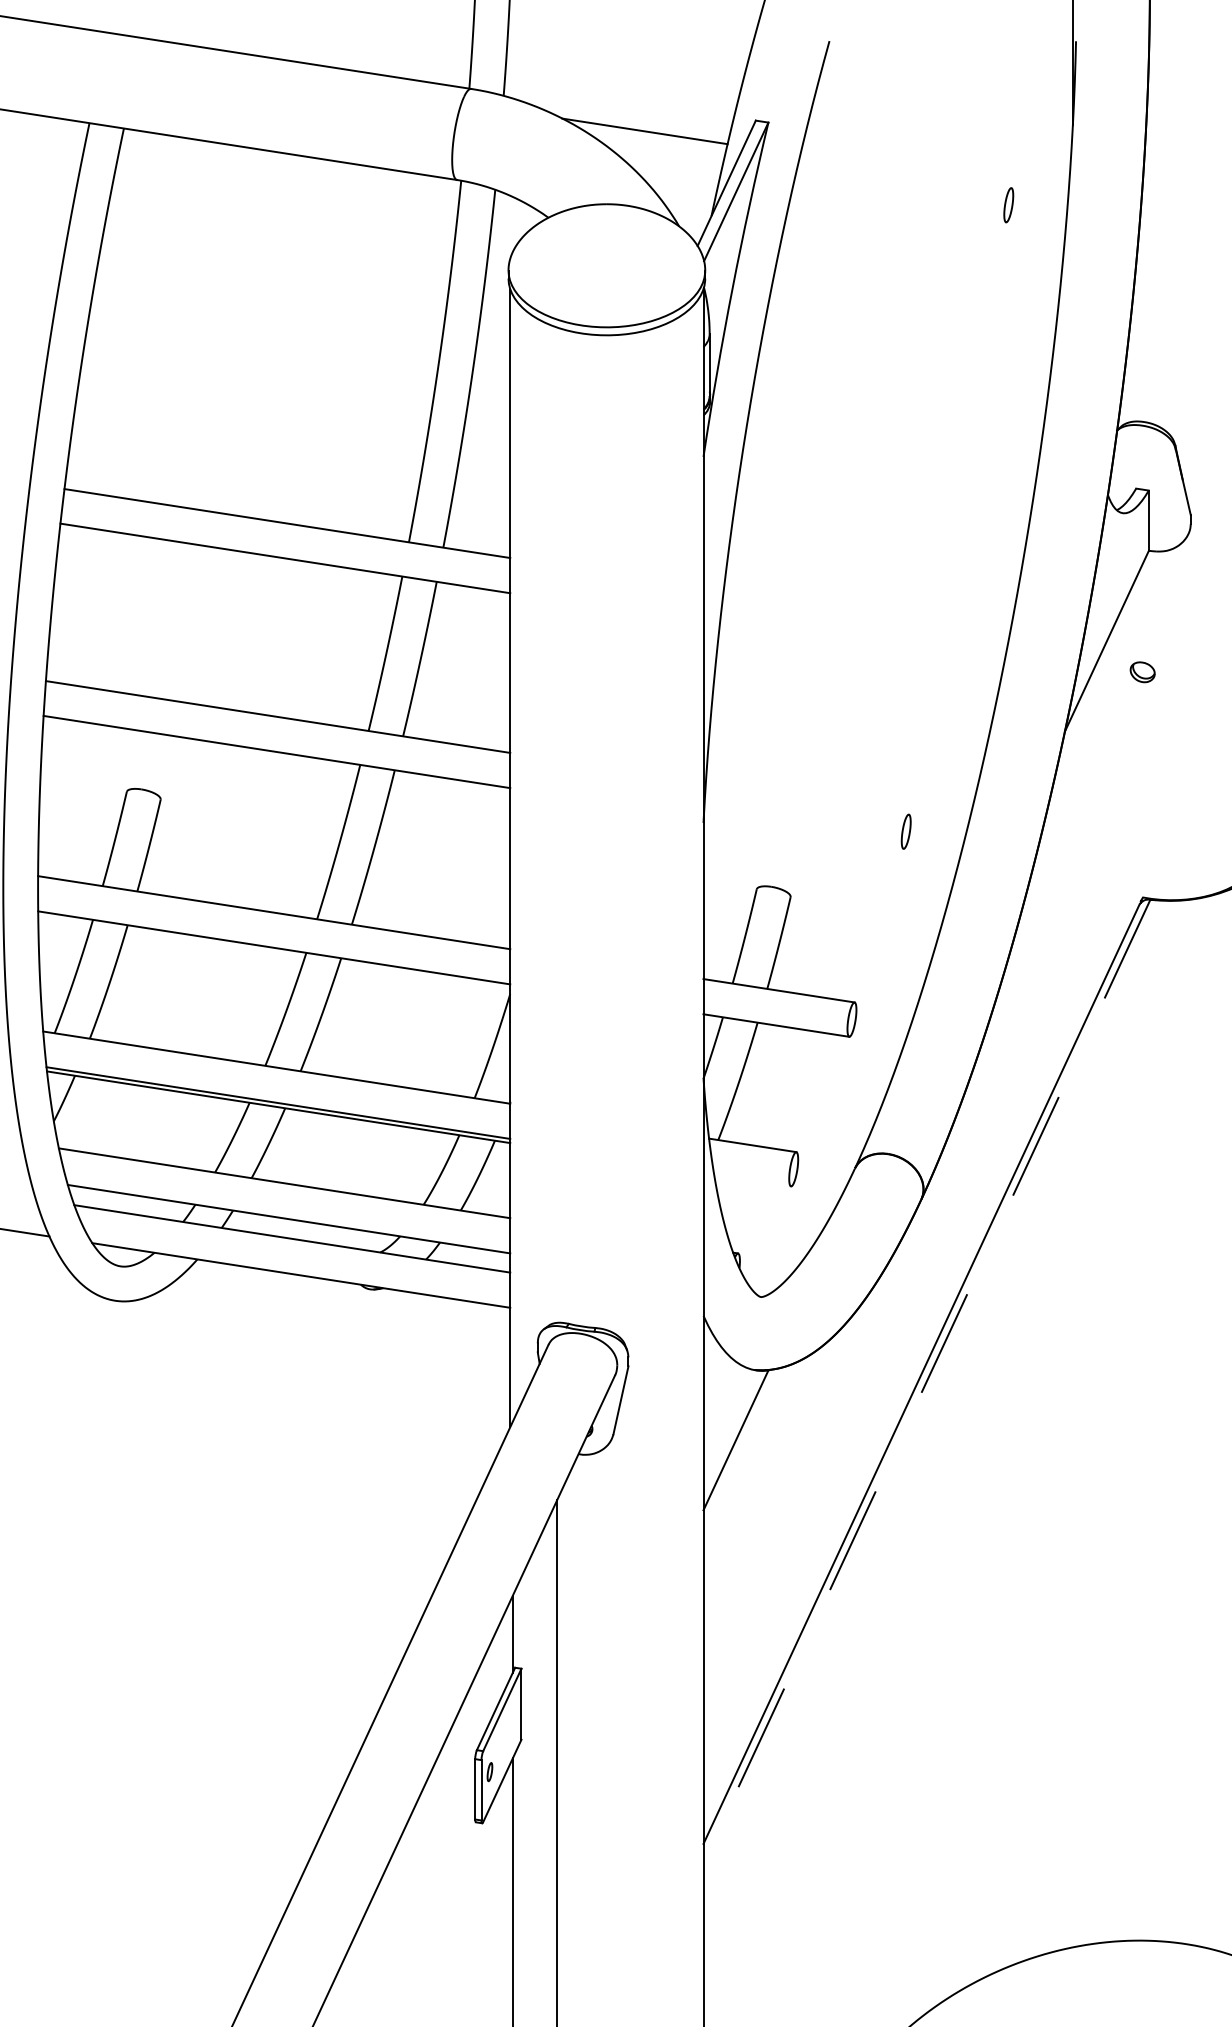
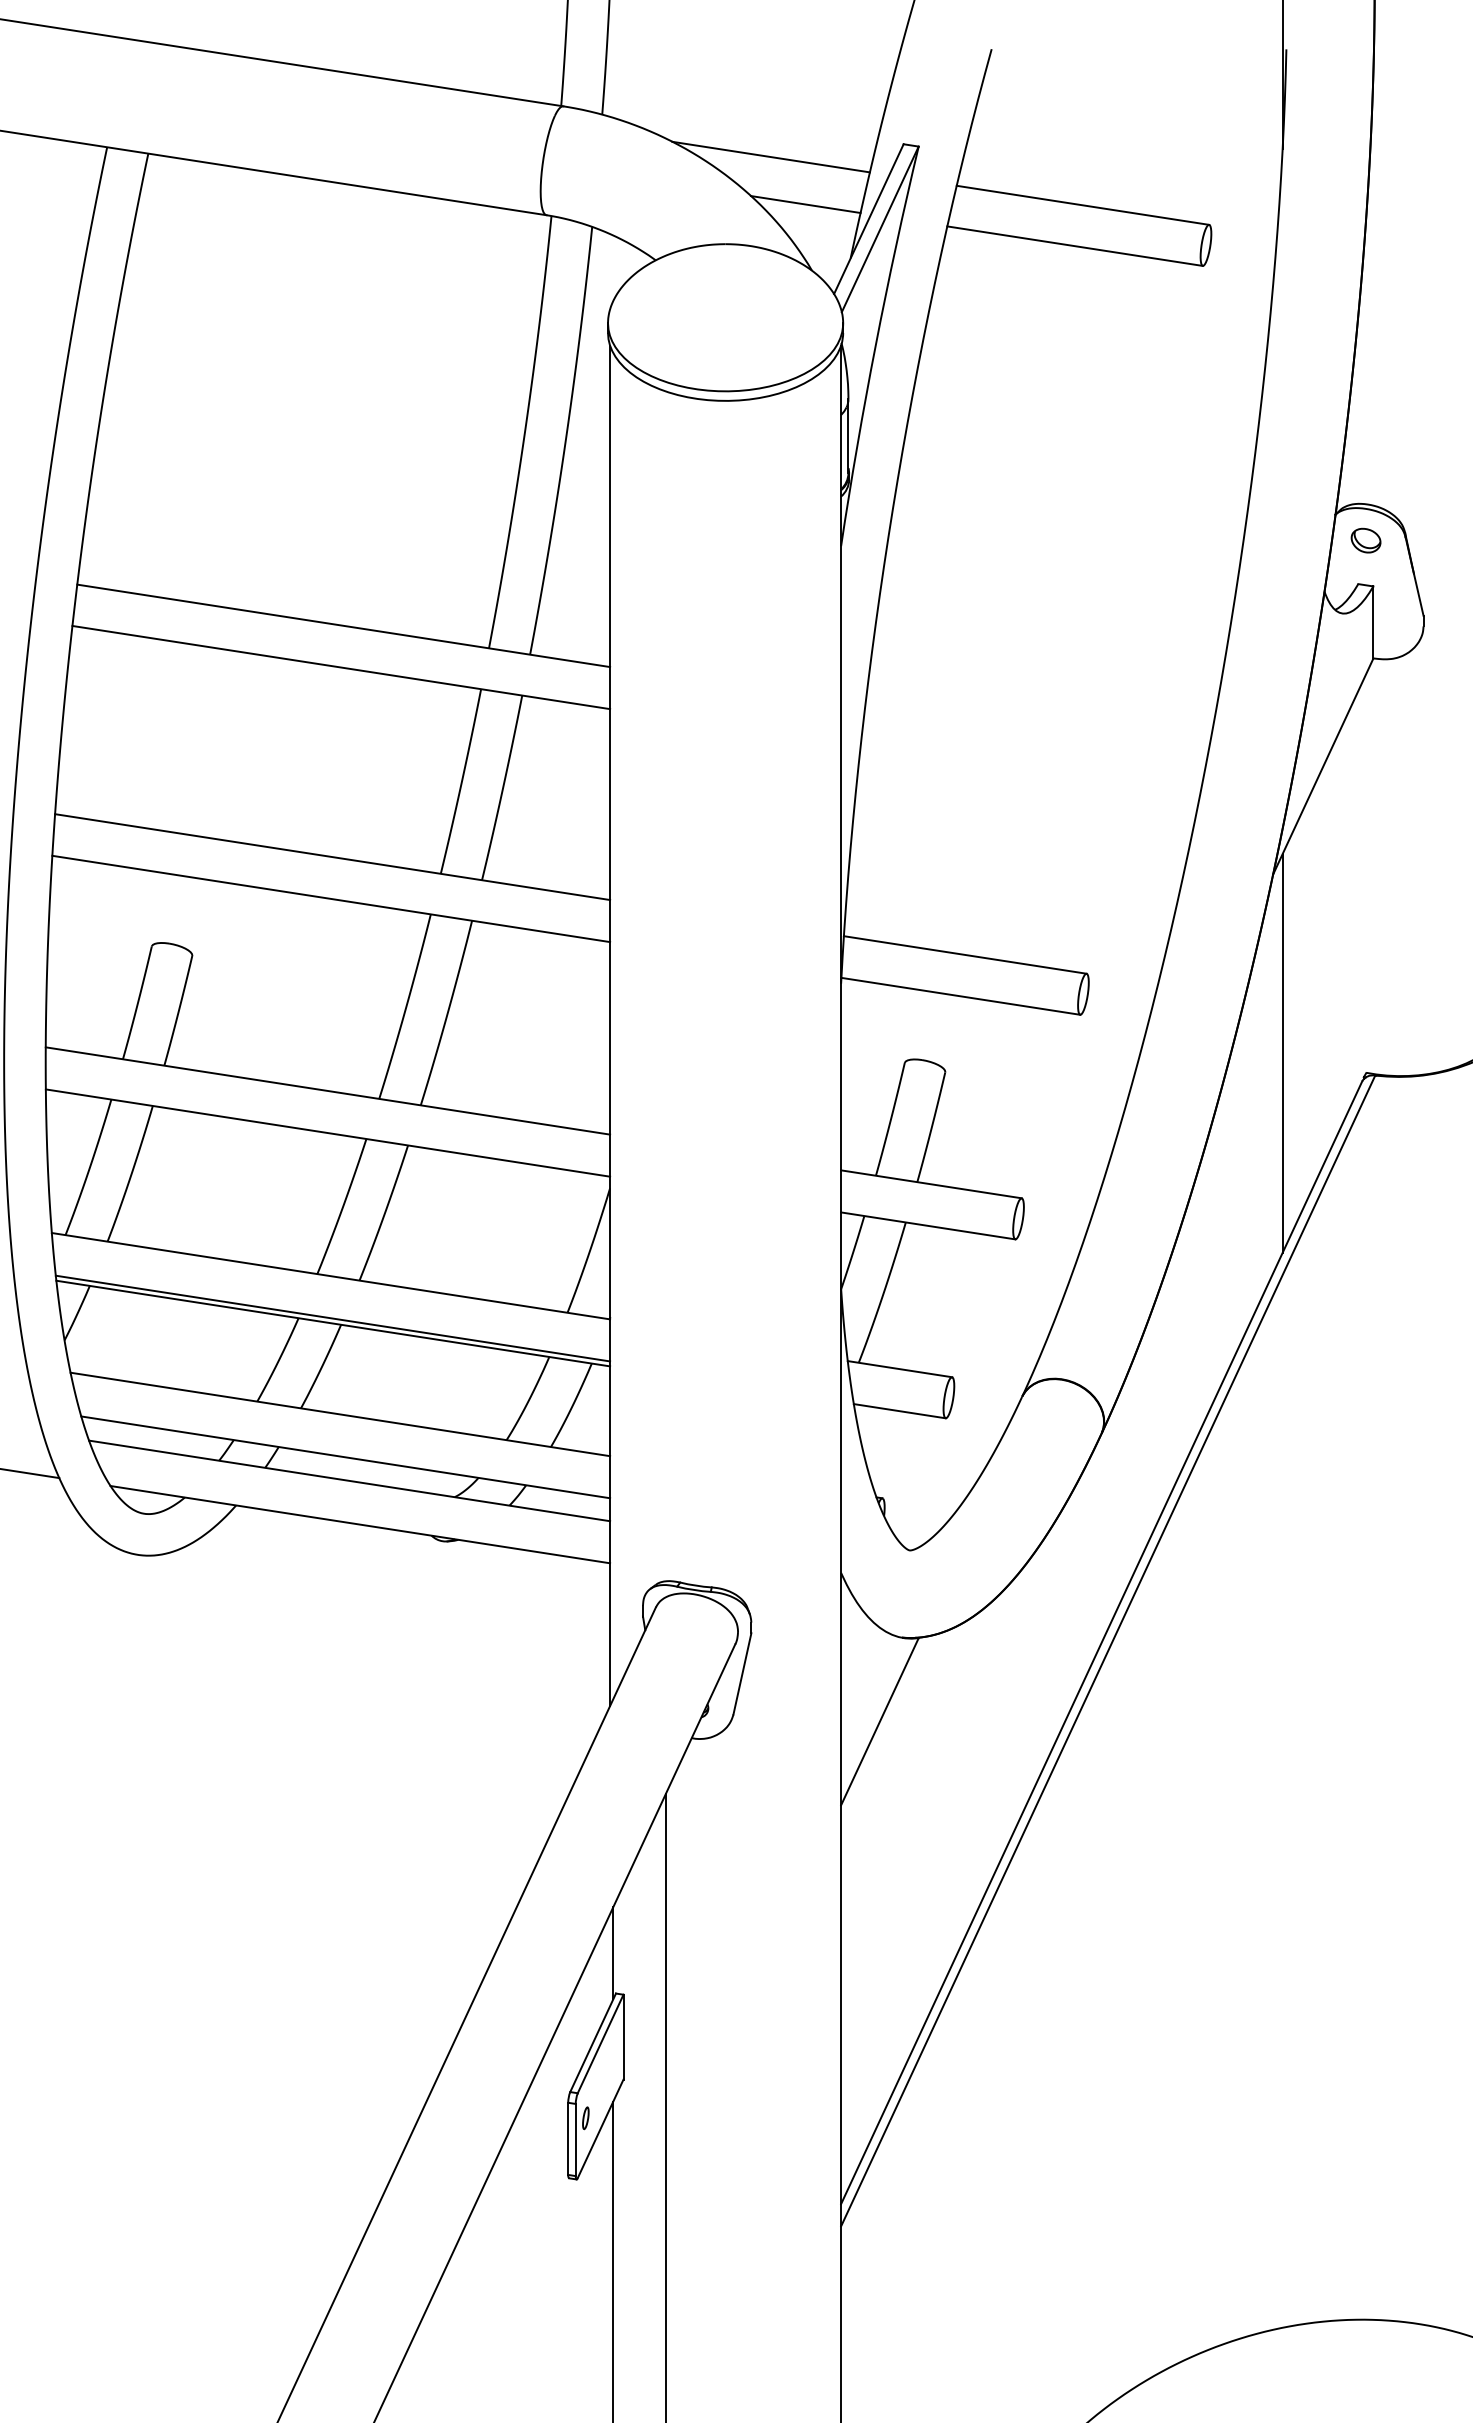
line: (673, 171) -> (805, 204), added
line: (905, 171) -> (1082, 204), added
line: (898, 205) -> (1074, 245), added
part: (1142, 672) -> (1365, 540), moved
line: (806, 798) -> (964, 954), added
line: (803, 832) -> (960, 995), added
line: (1072, 881) -> (1282, 1053), added
line: (752, 1180) -> (899, 1411), added
line: (926, 1381) -> (1107, 1651), dashed -> solid

